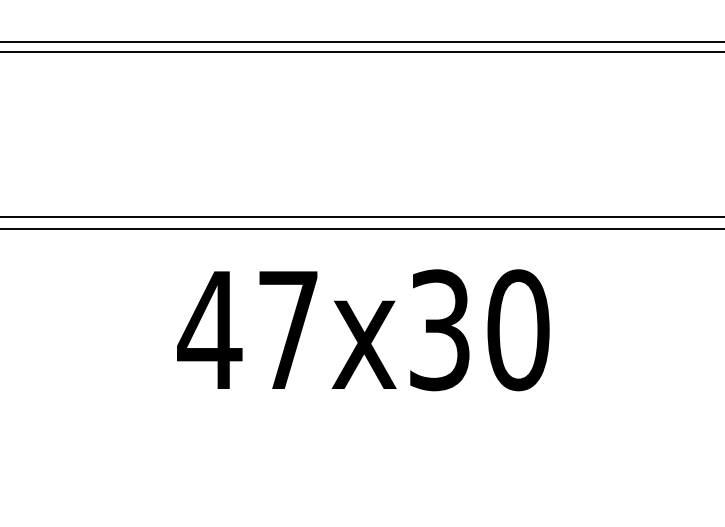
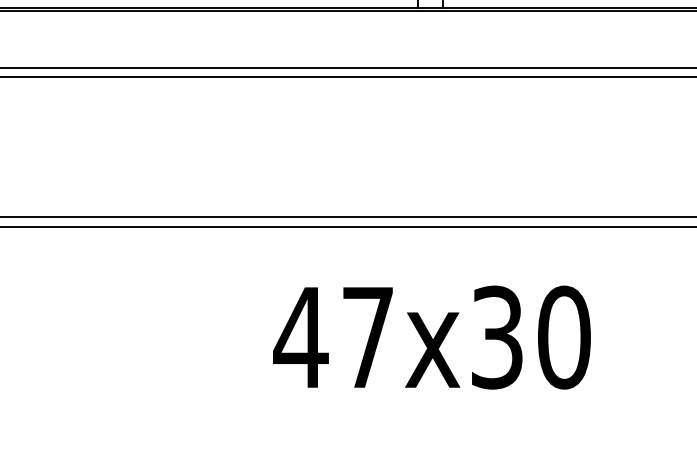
text: (362, 330) -> (431, 337), moved

